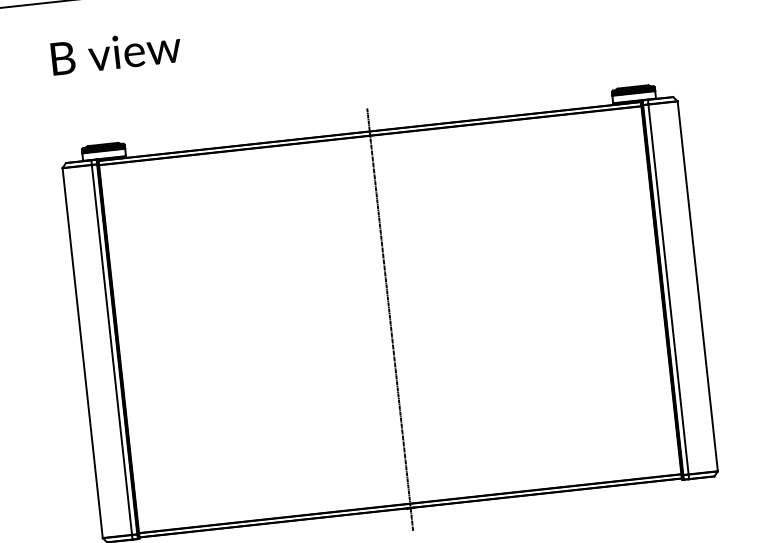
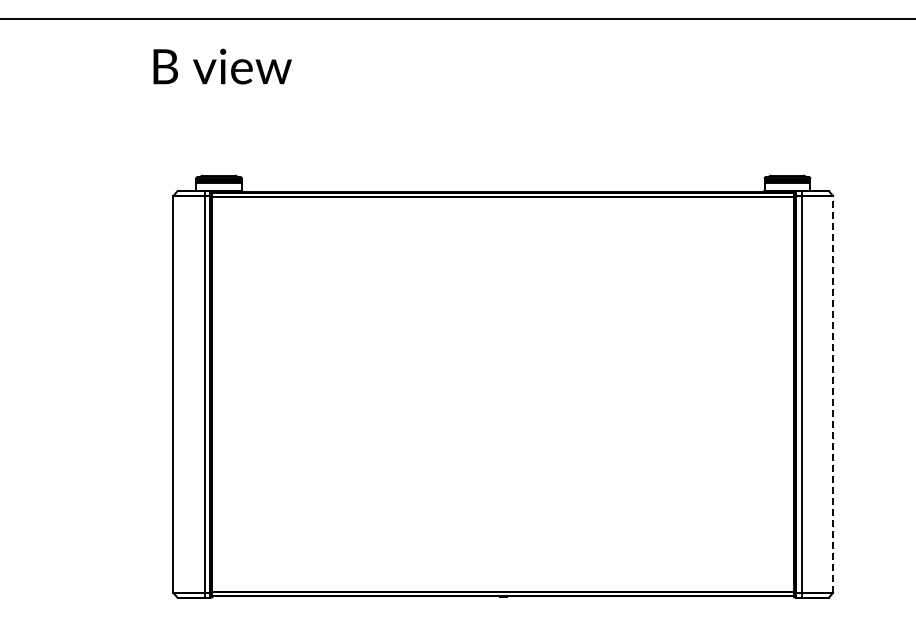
text: (116, 52) -> (222, 66), moved
line: (698, 285) -> (833, 393), solid -> dashed
line: (390, 319) -> (503, 394), removed

